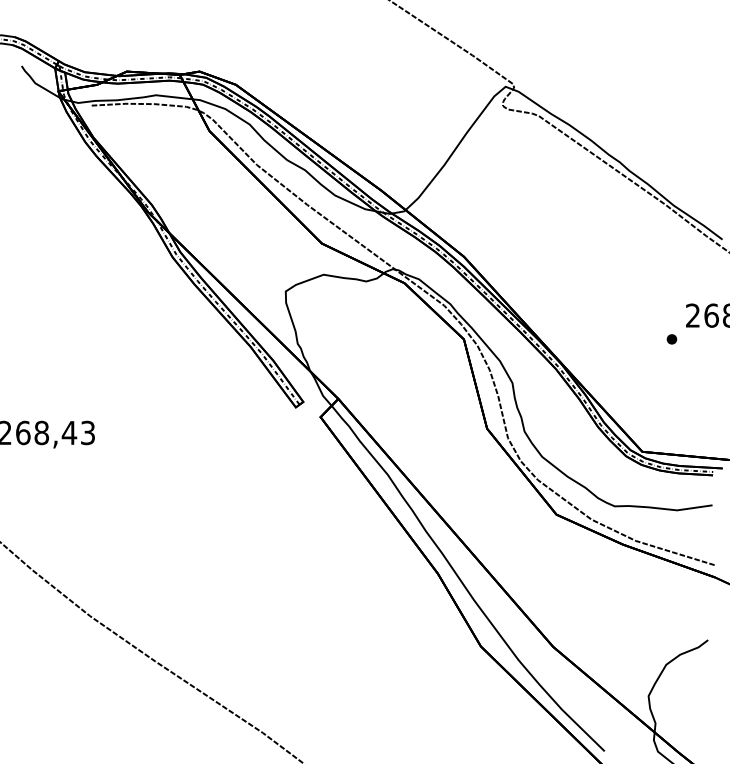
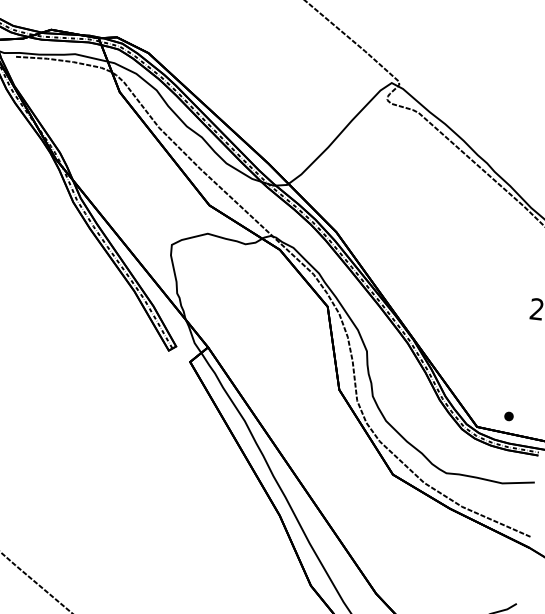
part: (671, 339) -> (508, 416), moved

